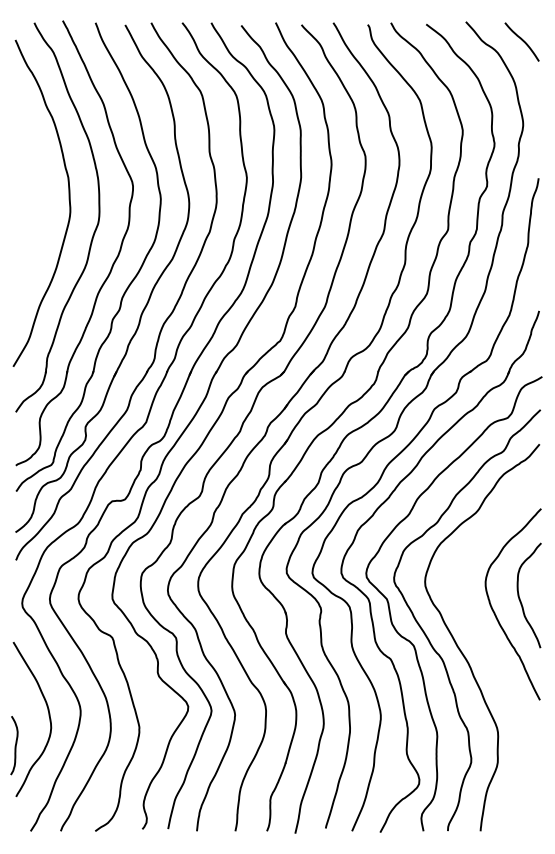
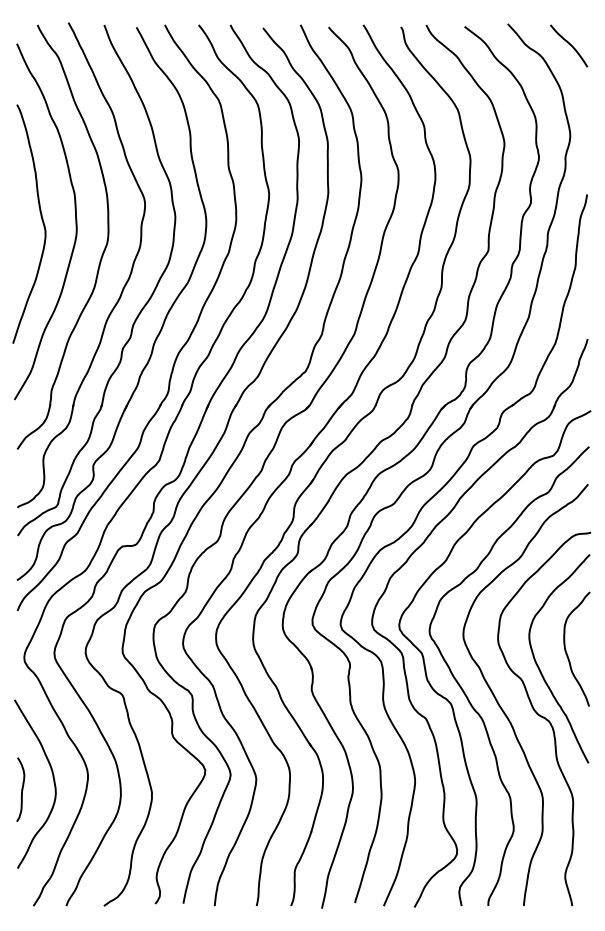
curve: (38, 202) -> (41, 220), added
curve: (499, 659) -> (544, 718), added
curve: (15, 745) -> (21, 789), moved

